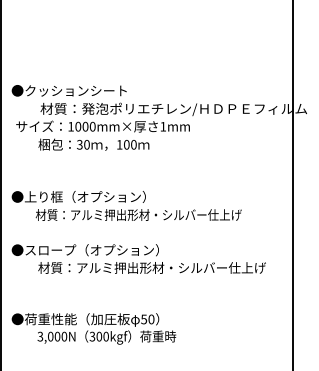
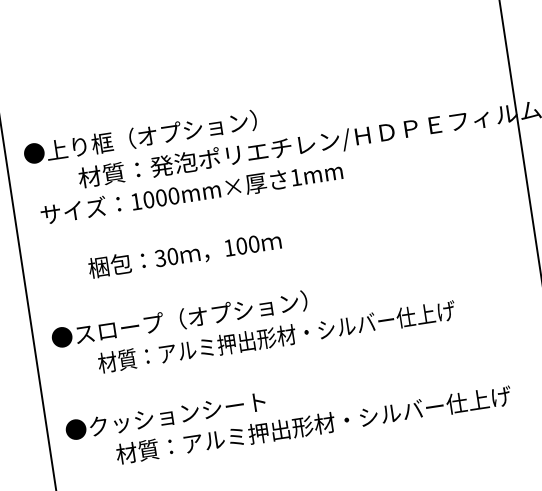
text: (84, 90) -> (150, 135), ●クッションシート -> ●上り框（オプション）
text: (93, 144) -> (184, 254), moved
text: (91, 196) -> (190, 317), ●上り框（オプション） -> ●スロープ（オプション）
text: (91, 250) -> (204, 410), ●スロープ（オプション） -> ●クッションシート

